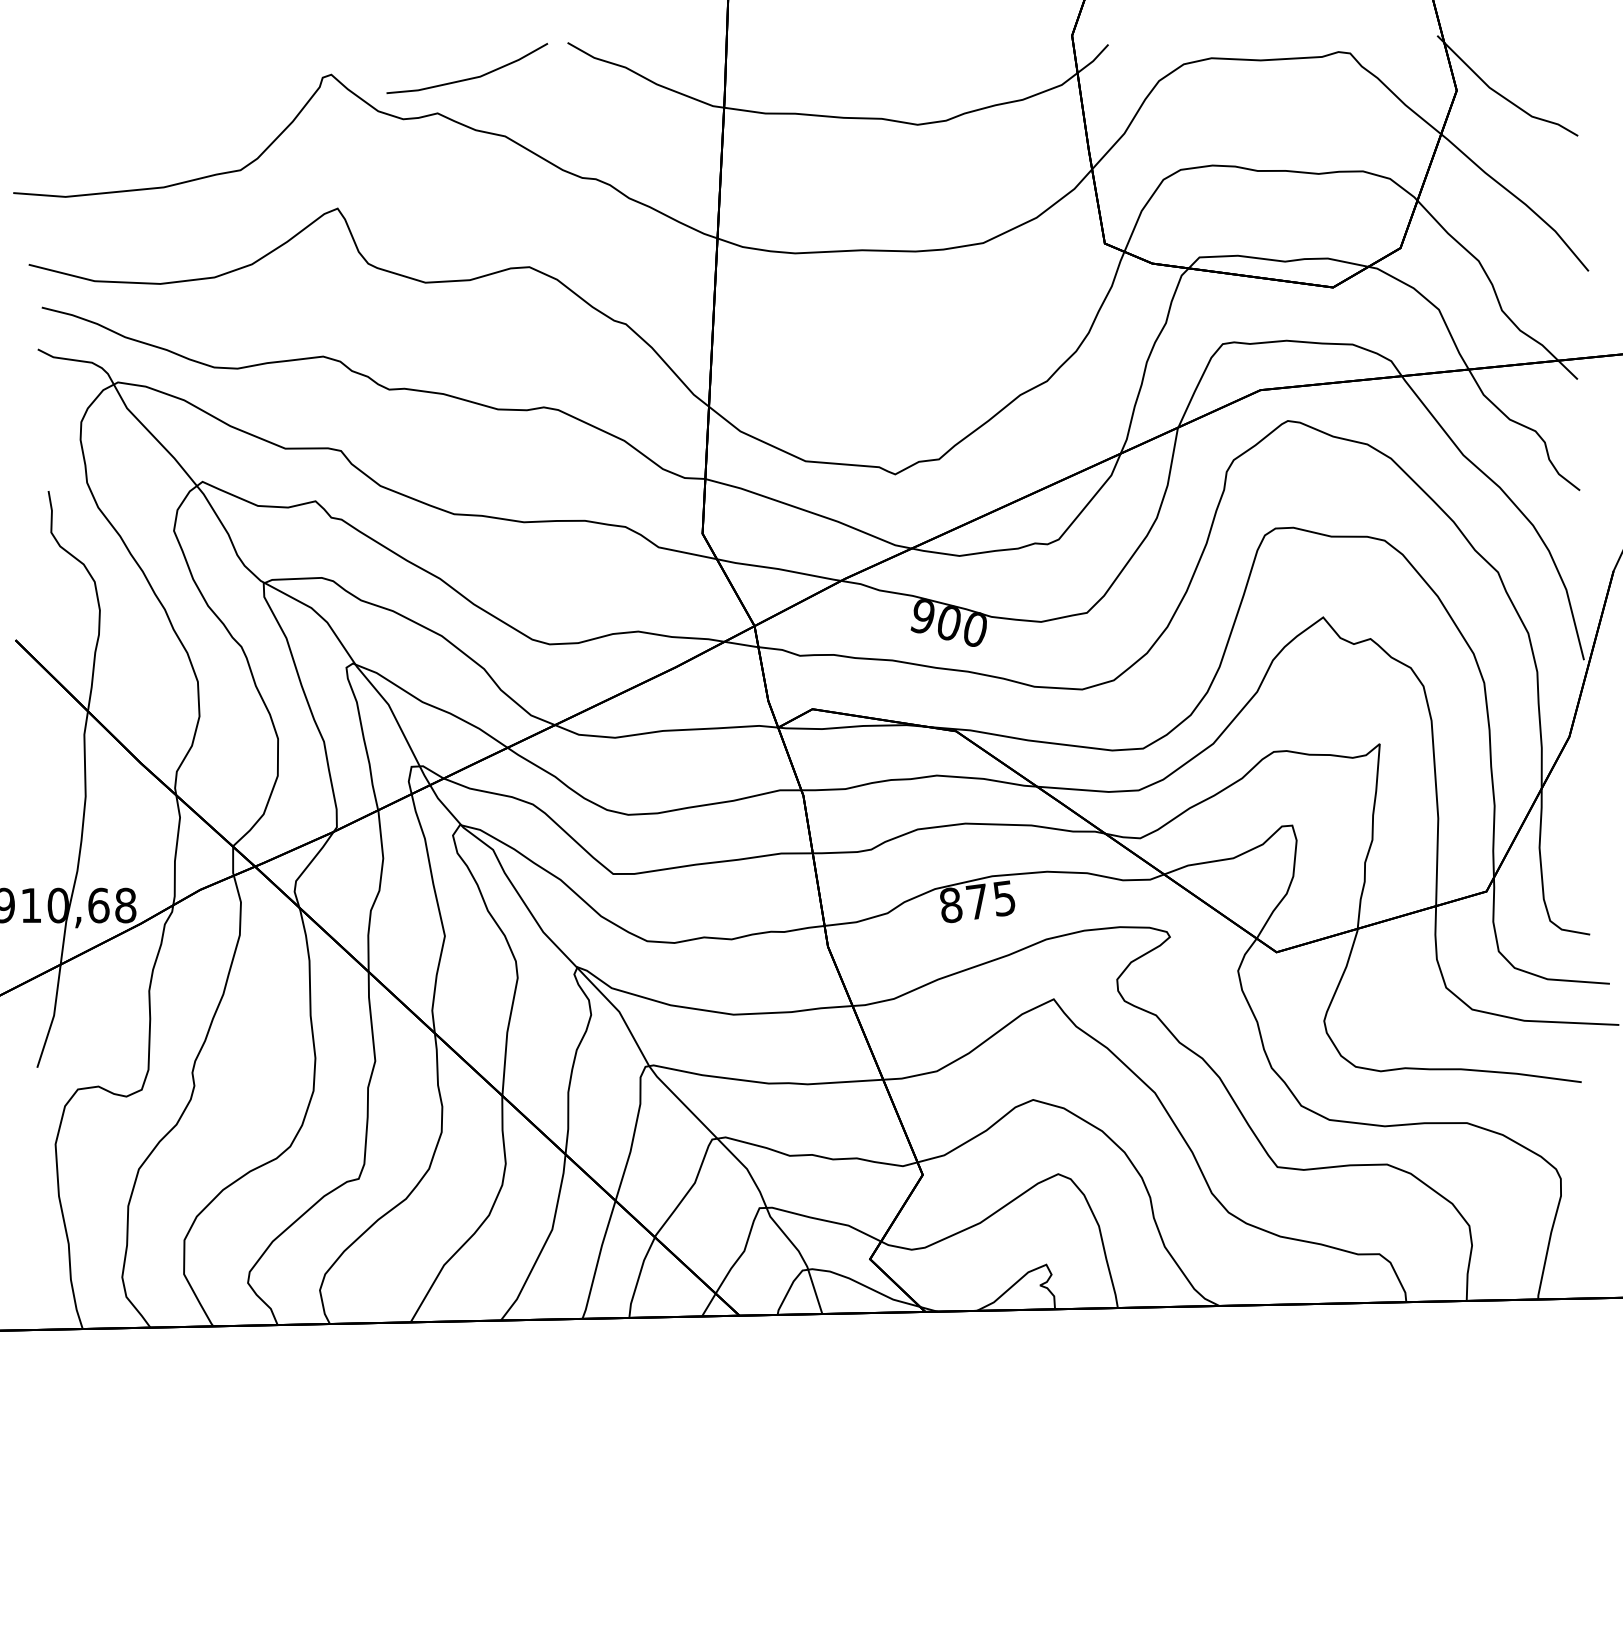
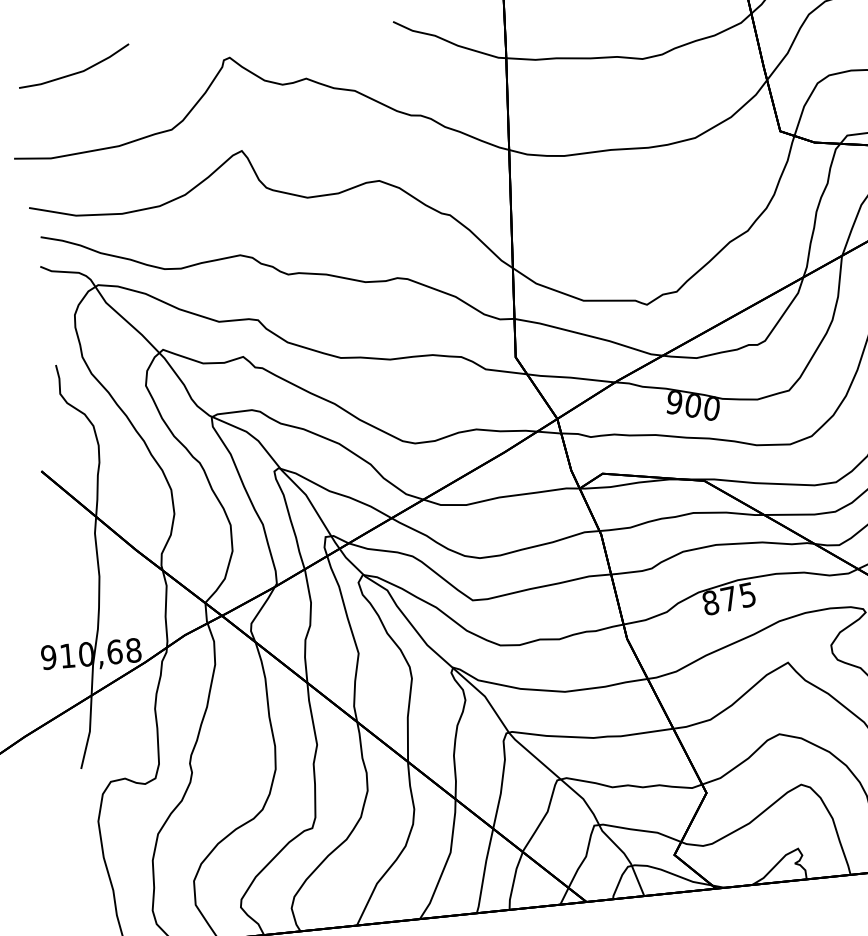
line: (470, 77) -> (76, 72), moved

